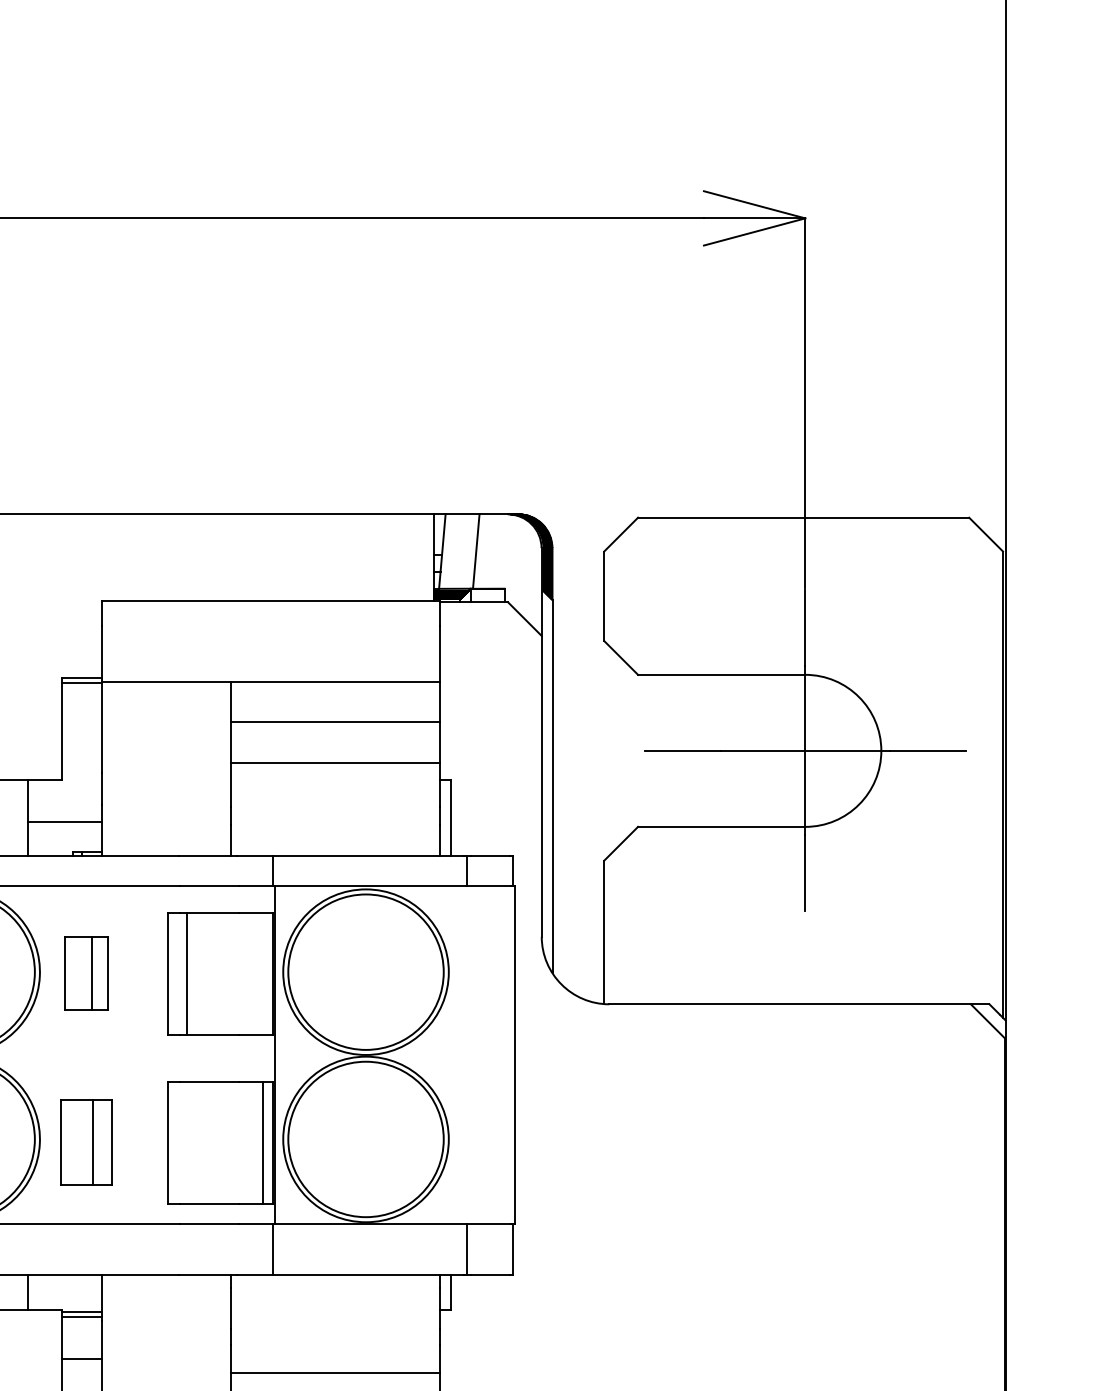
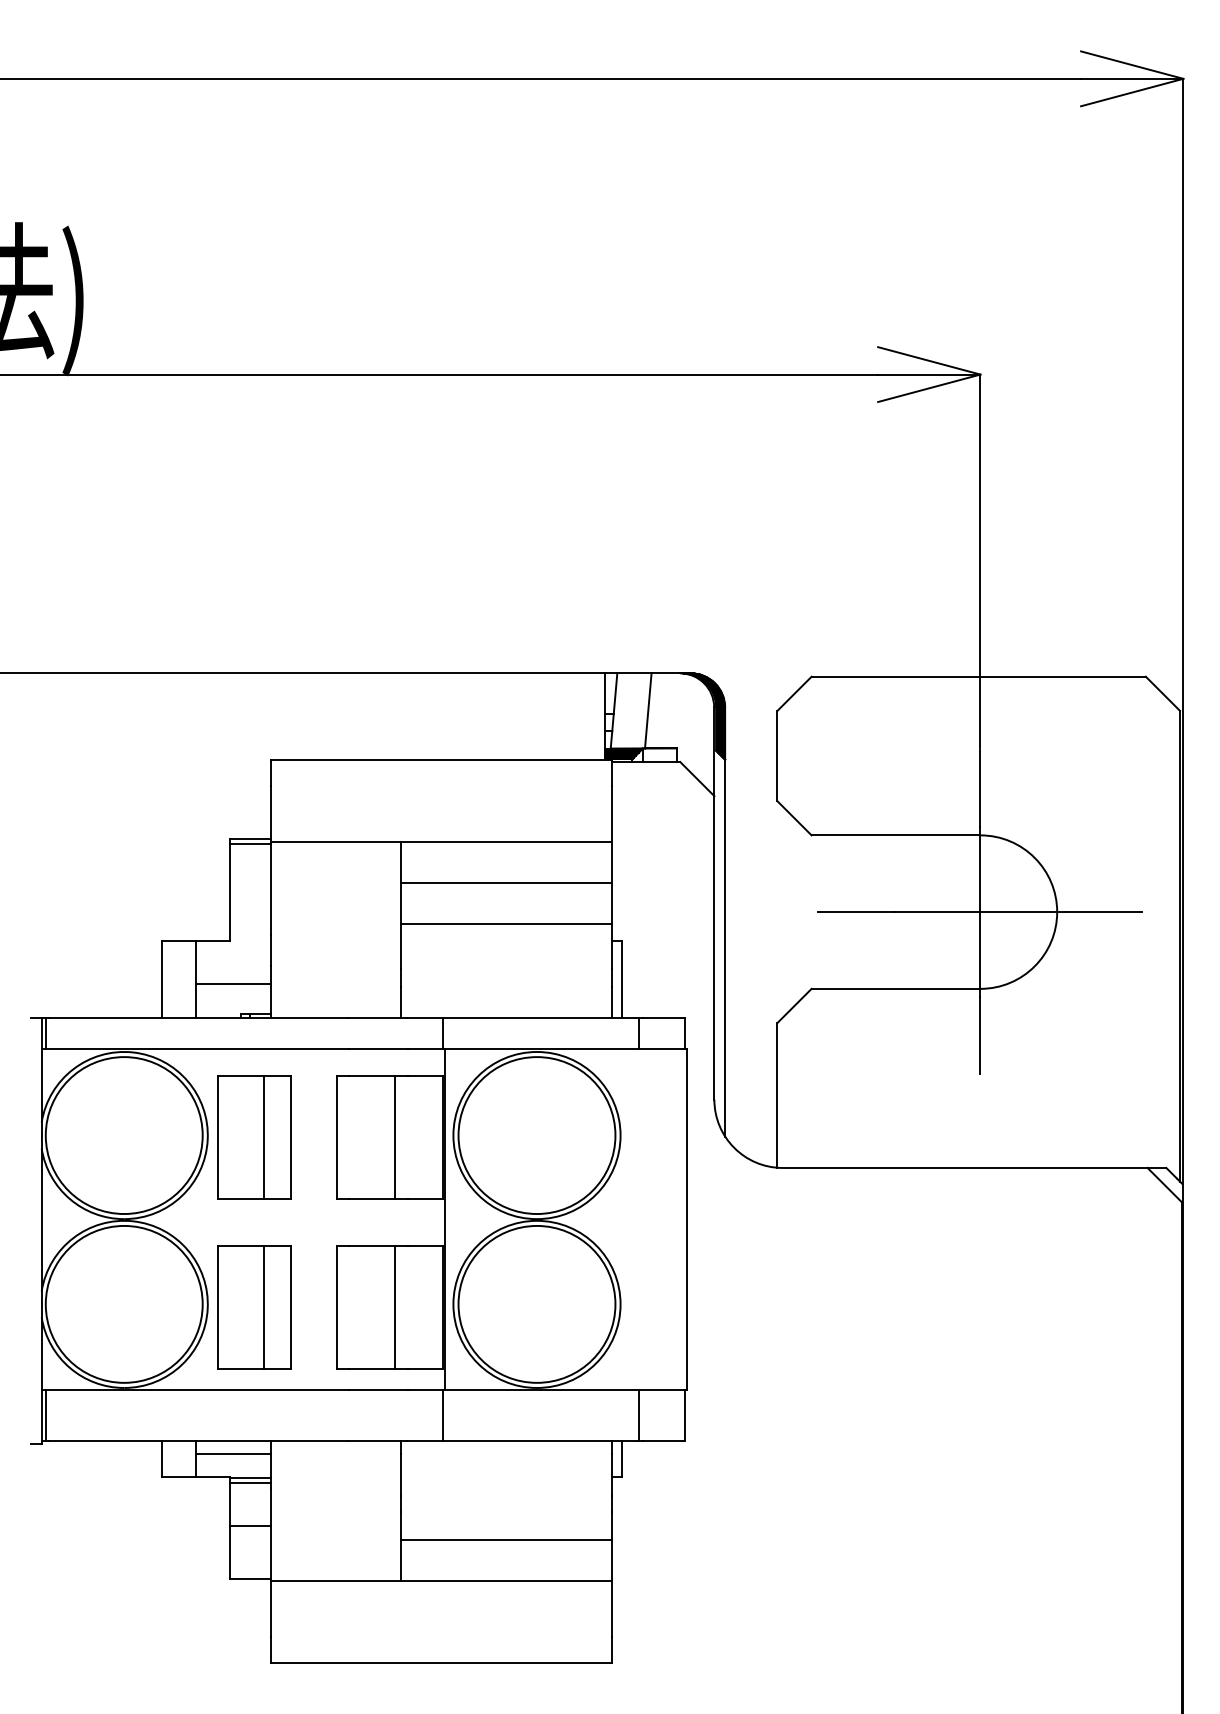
line: (187, 973) -> (395, 1136), moved
part: (86, 974) -> (254, 1137), size x1.67
part: (86, 1142) -> (254, 1307), size x1.43
line: (263, 1142) -> (395, 1307), moved
line: (64, 1288) -> (232, 1454), added

